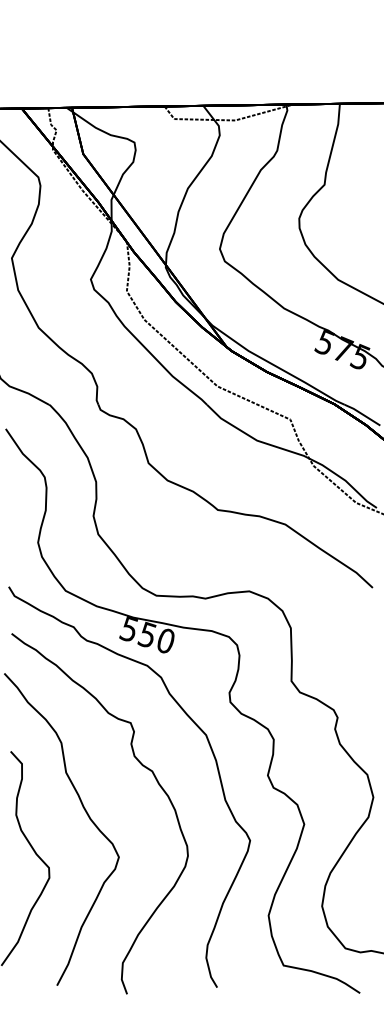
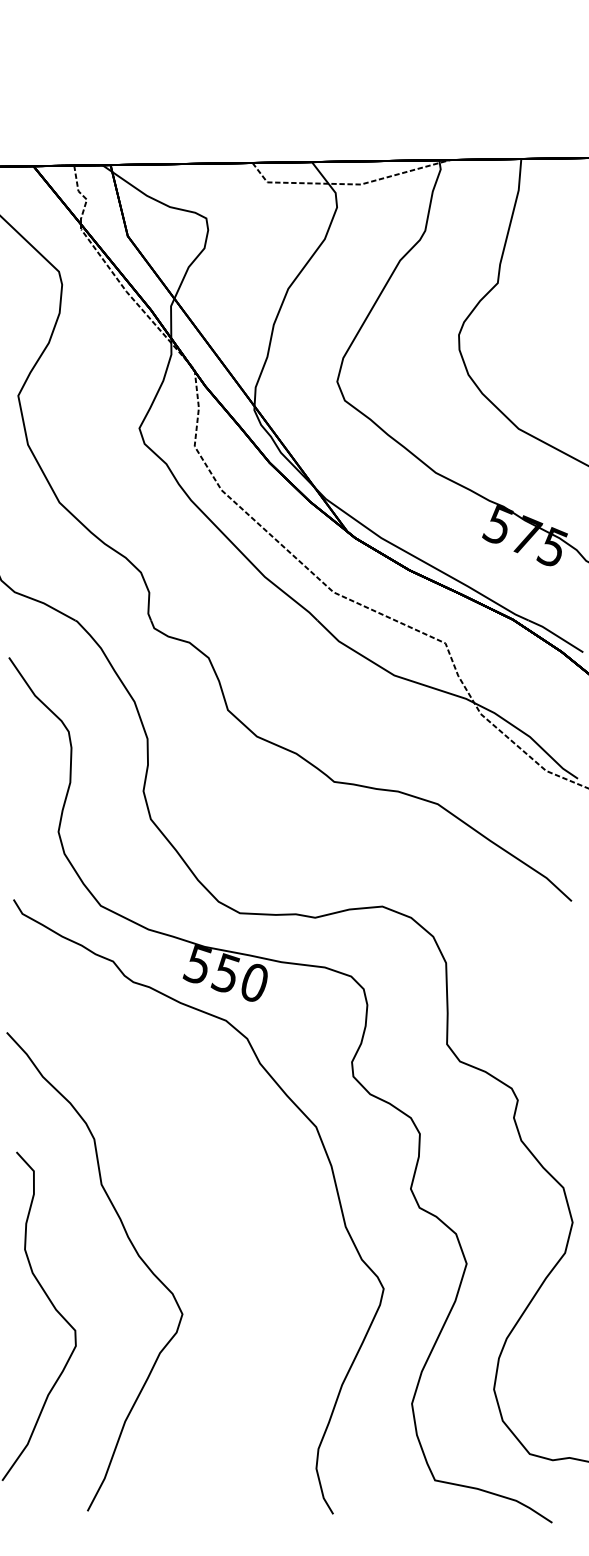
part: (142, 766) -> (218, 1175), removed

